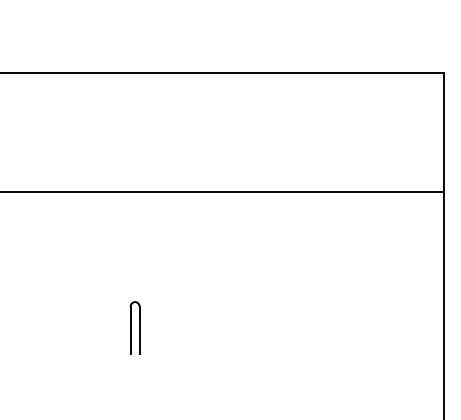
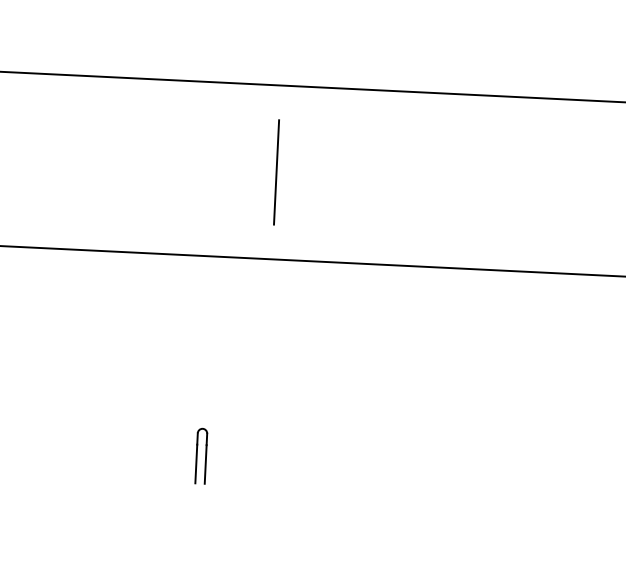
line: (176, 132) -> (275, 172), added
part: (135, 327) -> (201, 455), size x0.71

